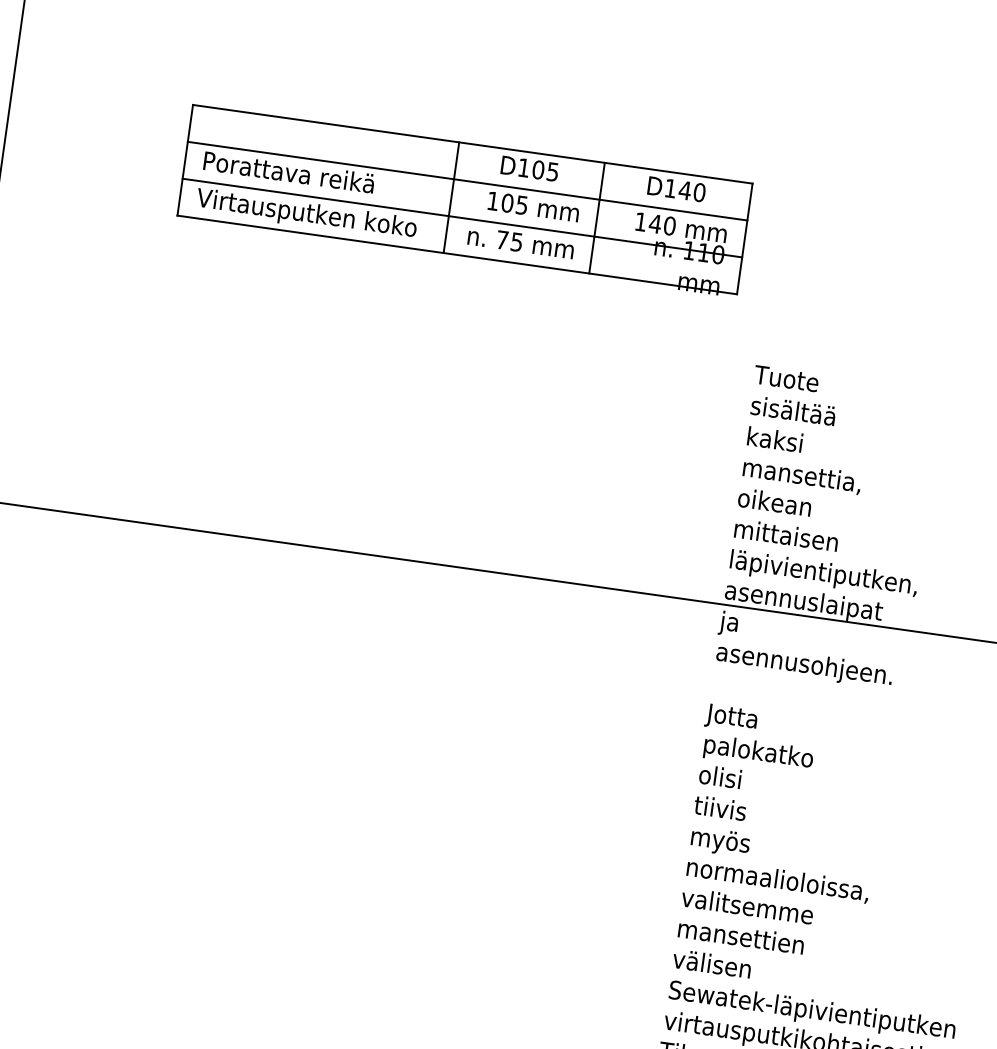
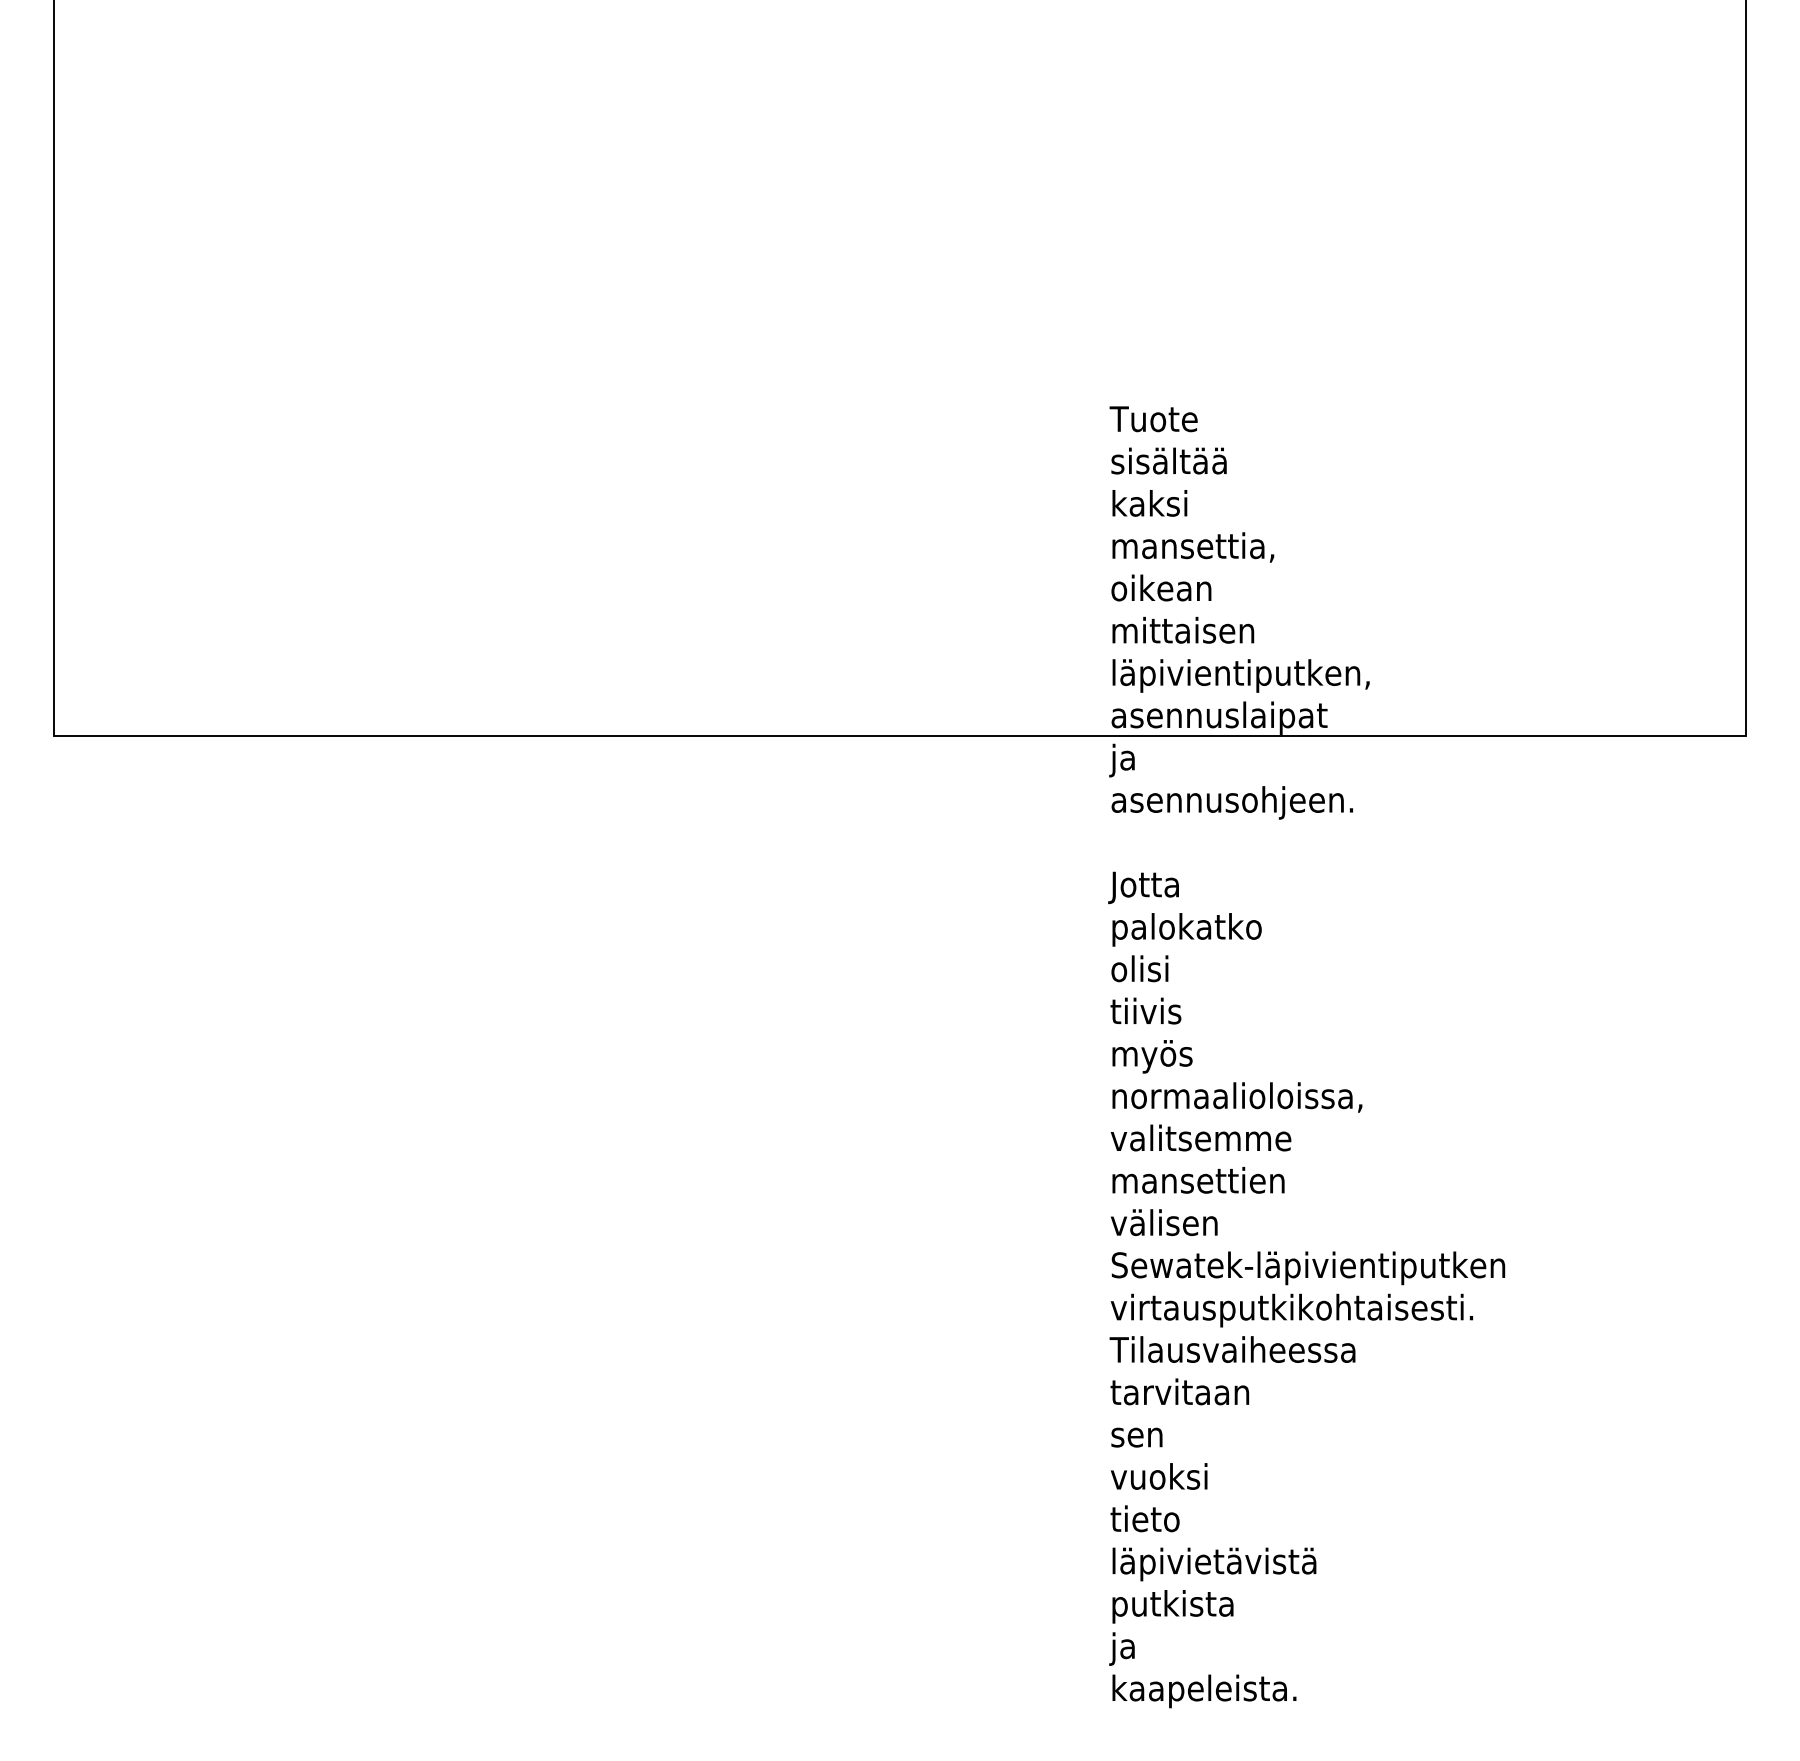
part: (464, 201) -> (685, 240), removed

